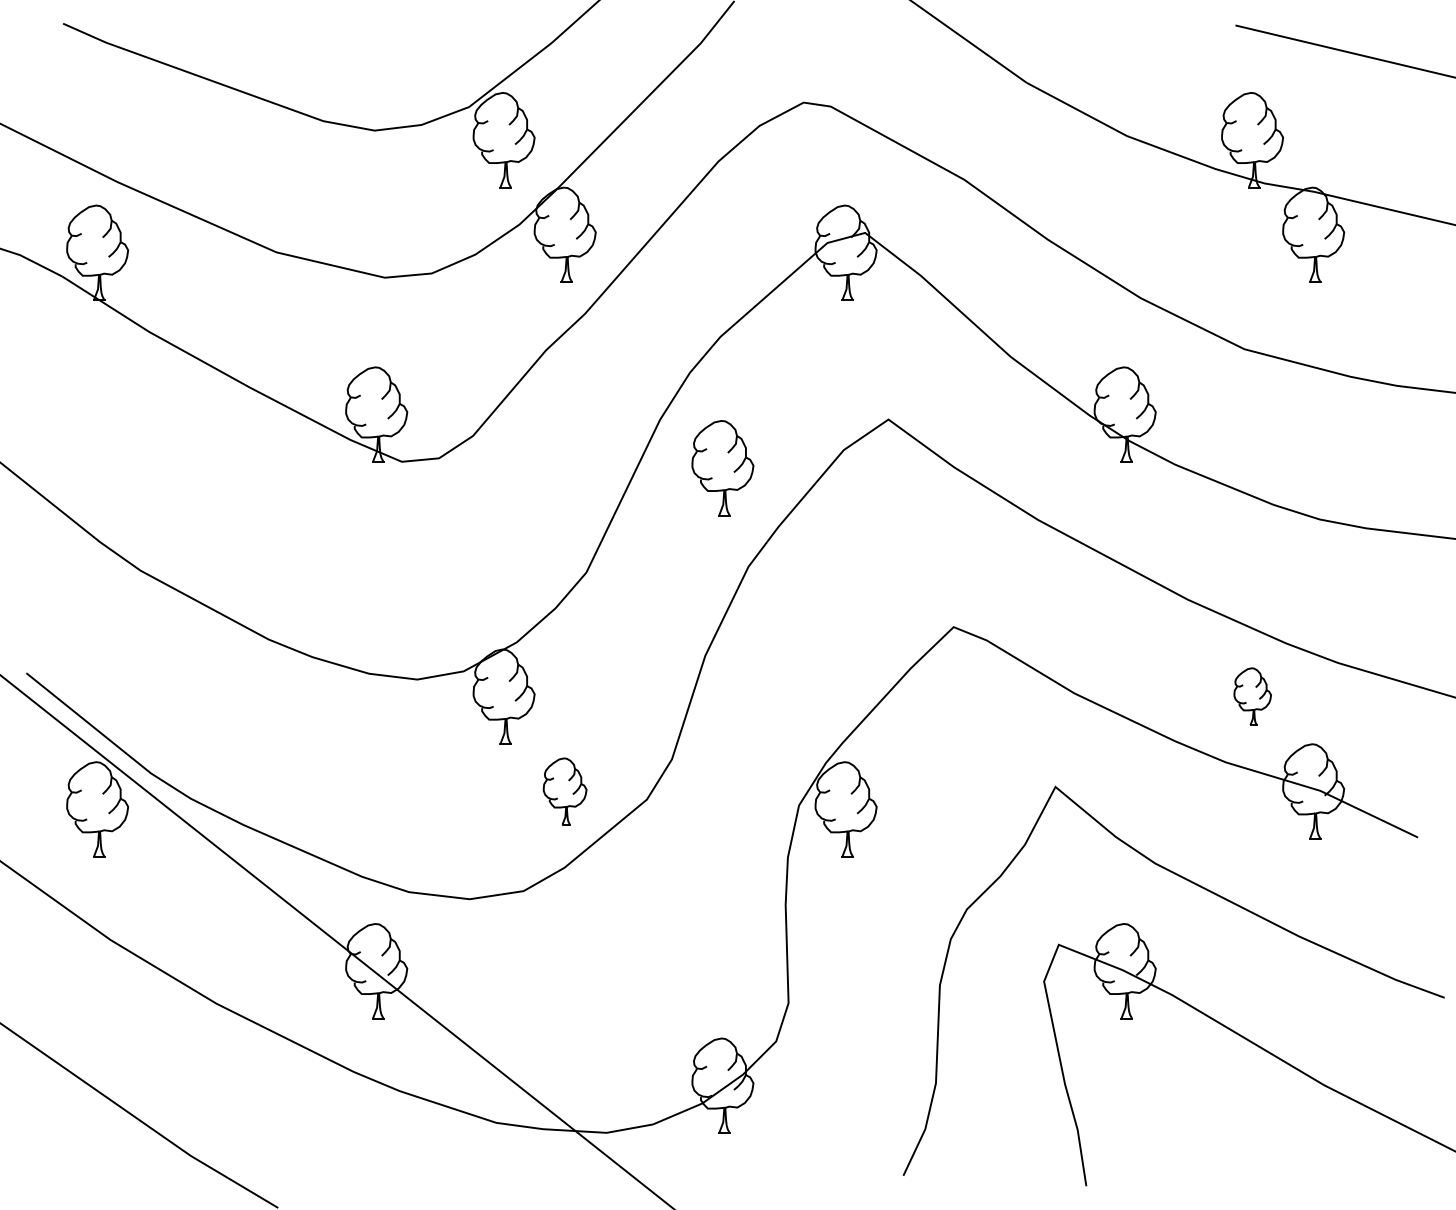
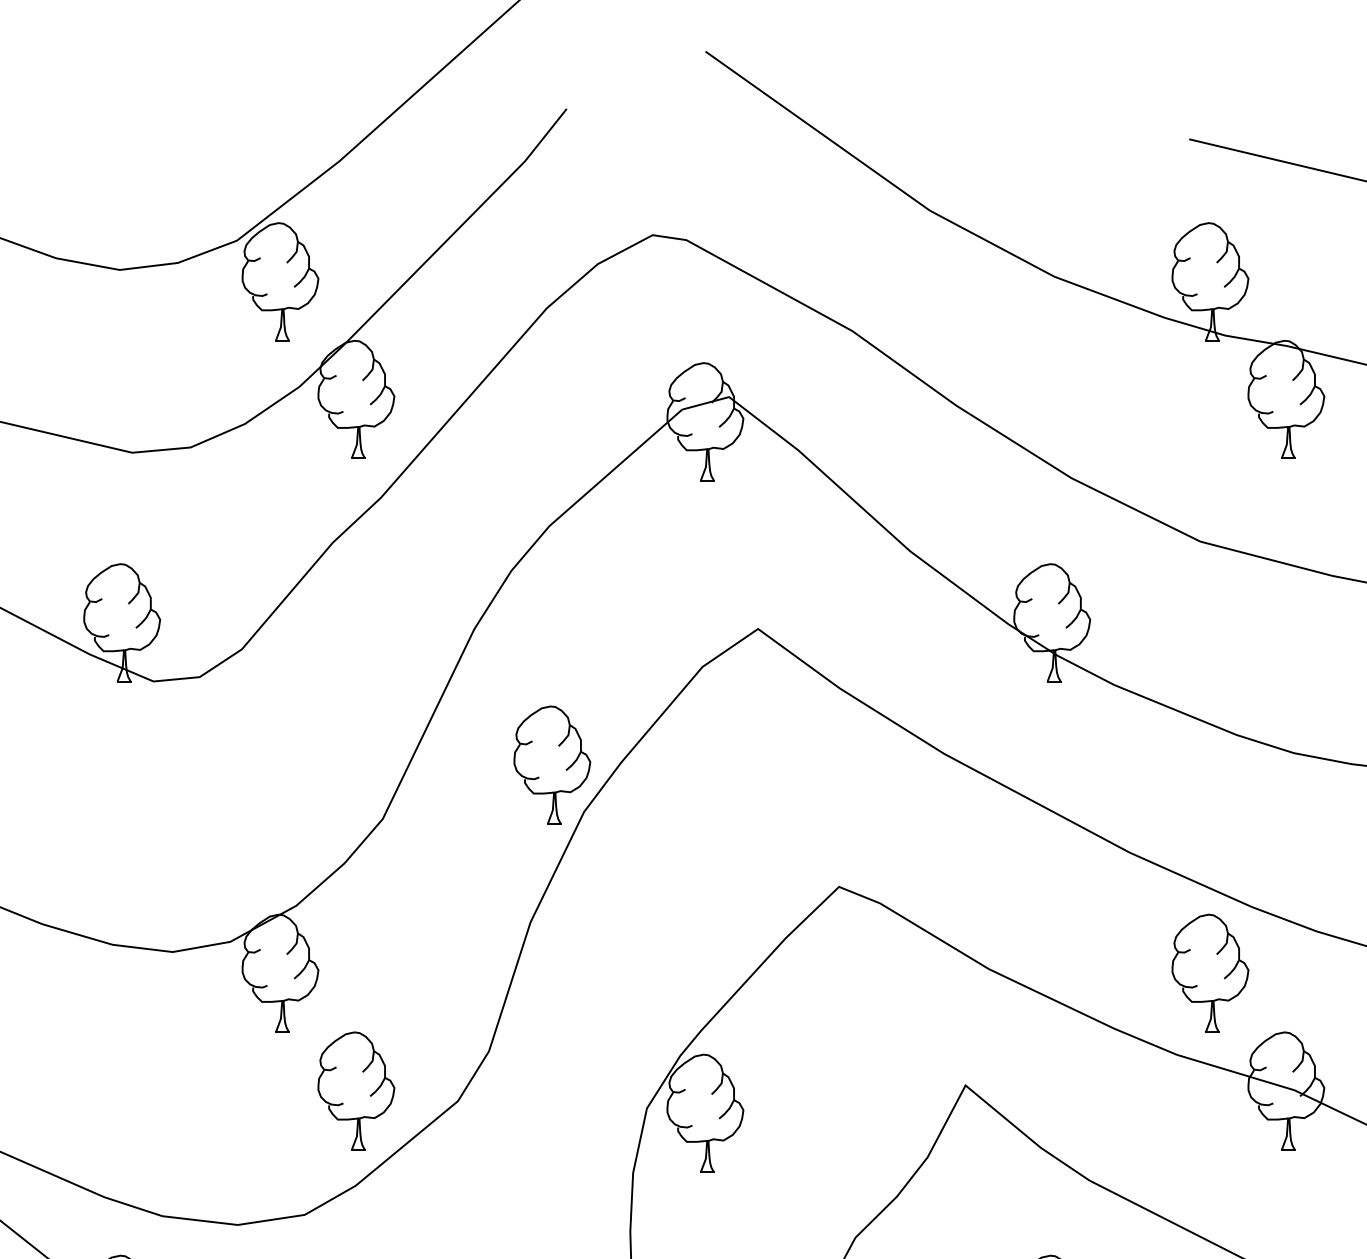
part: (722, 468) -> (551, 765), moved
part: (1252, 696) -> (1210, 973), size x1.67
part: (564, 791) -> (355, 1091), size x1.43

